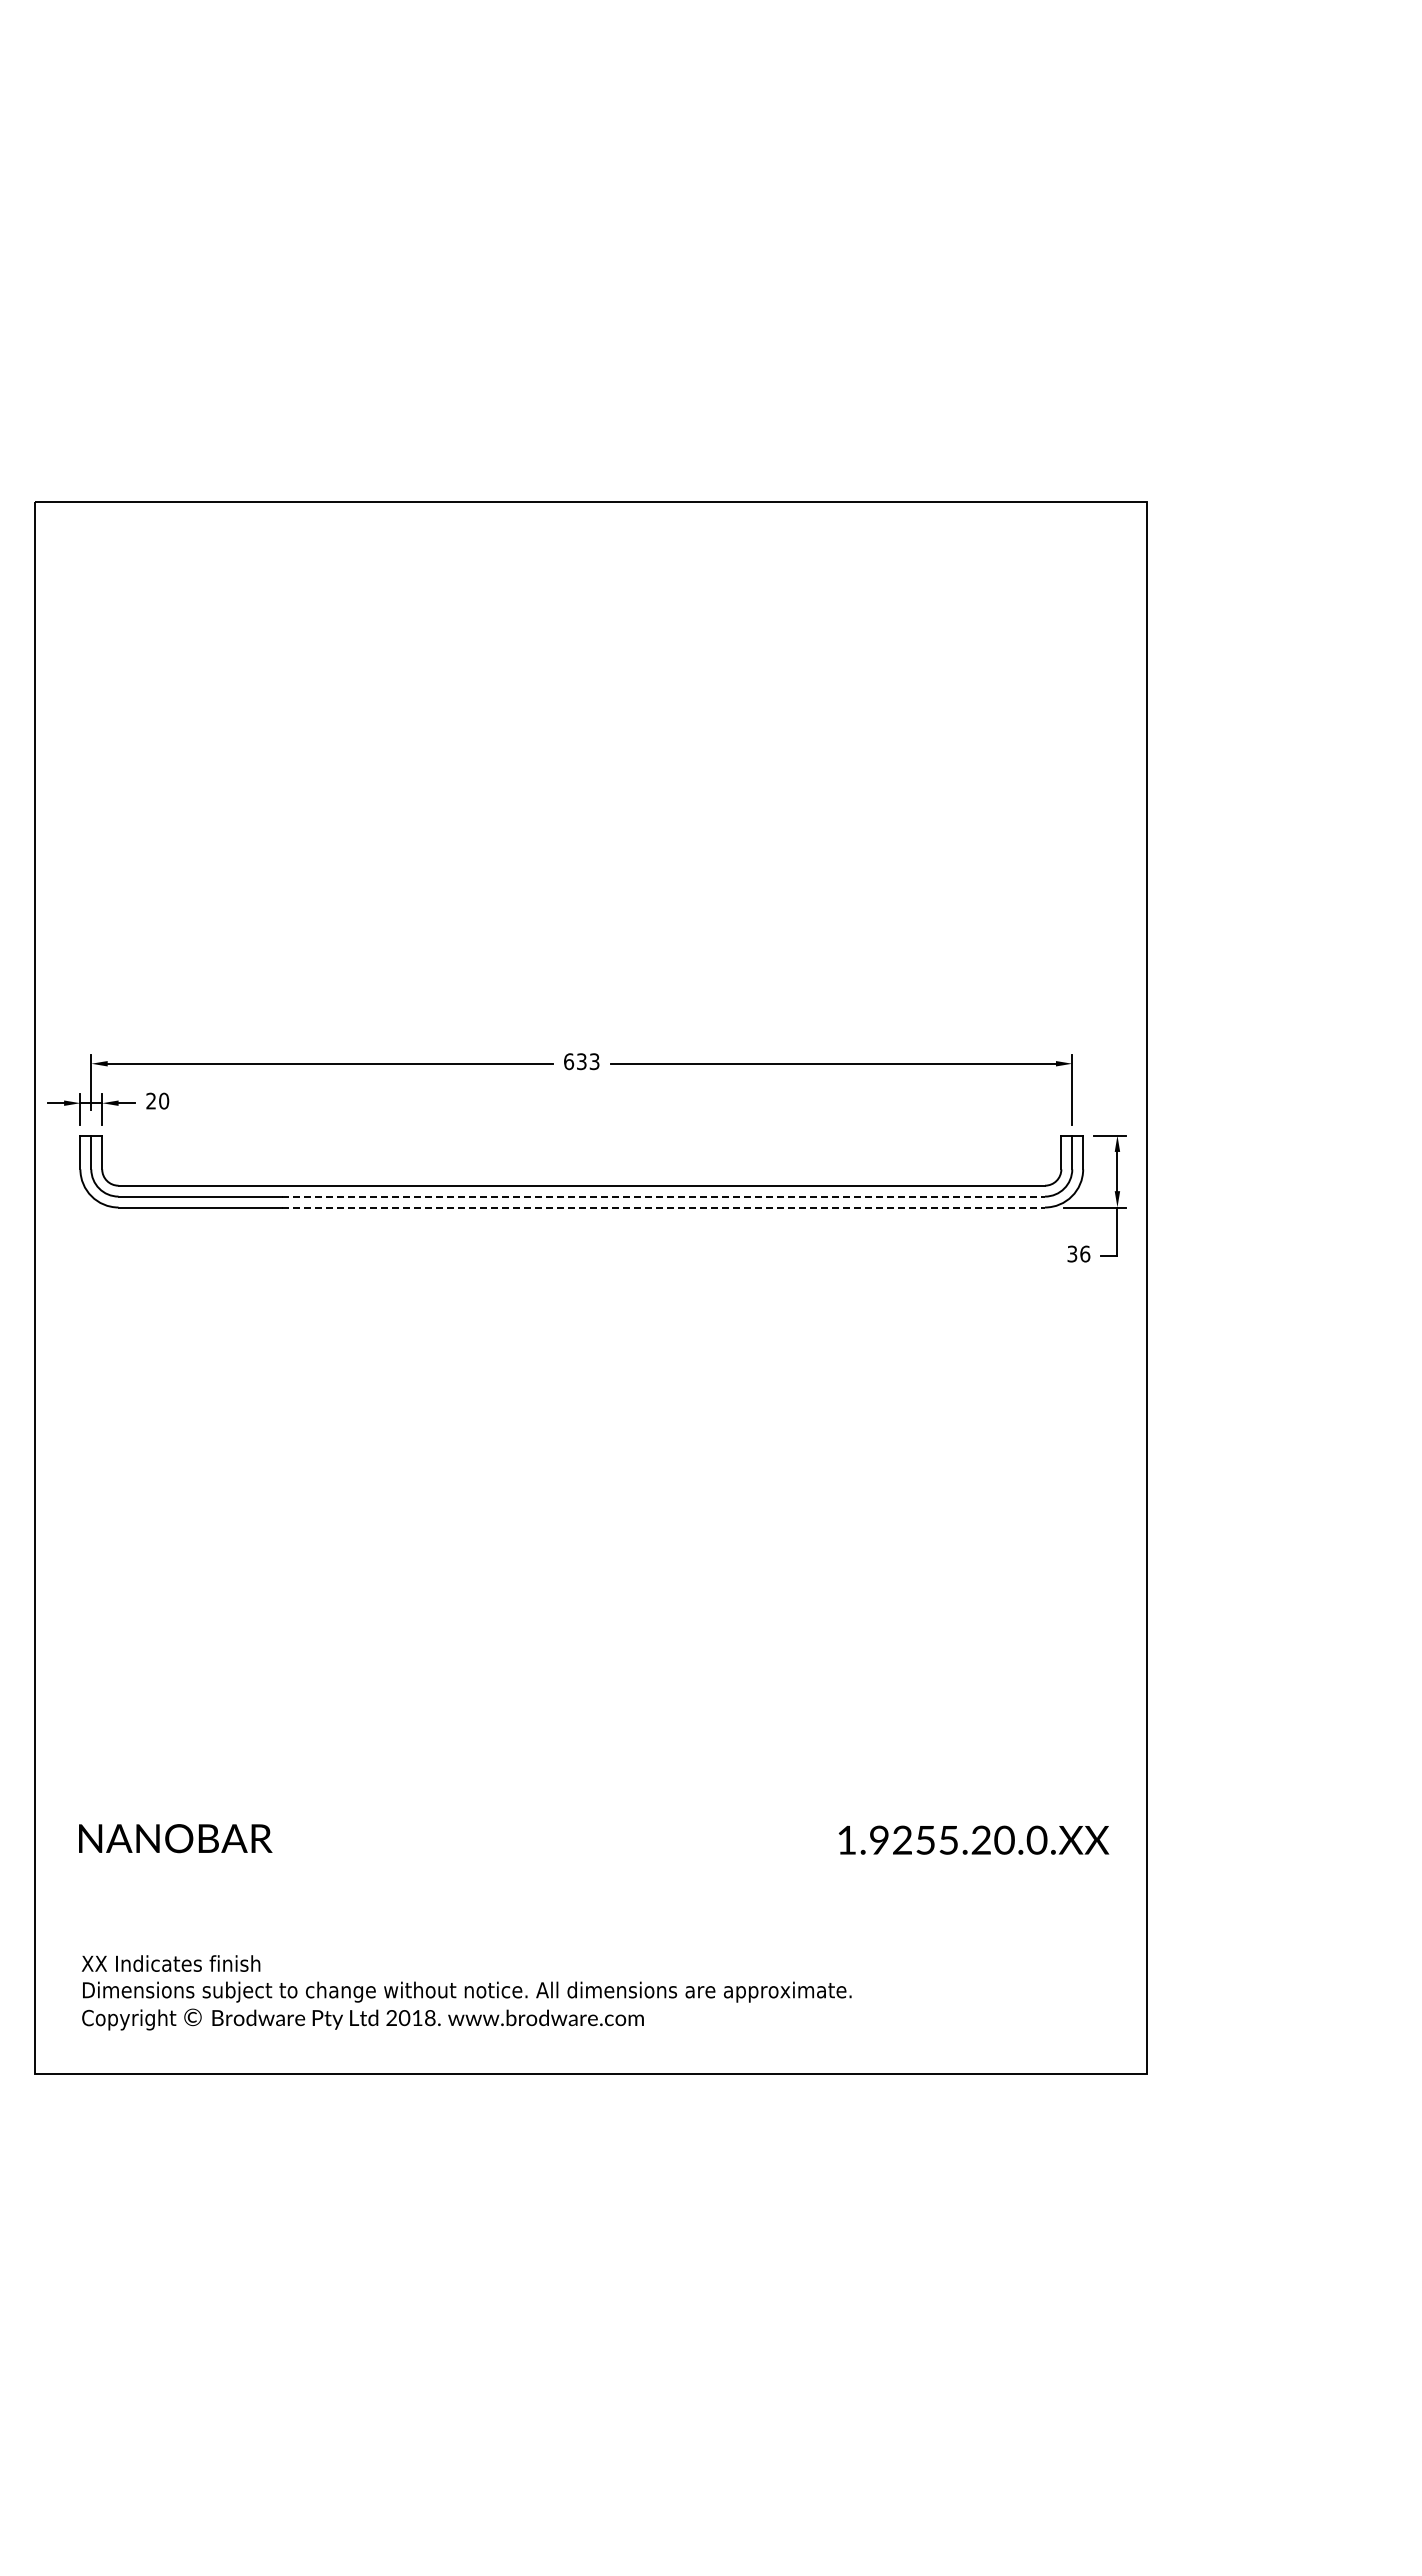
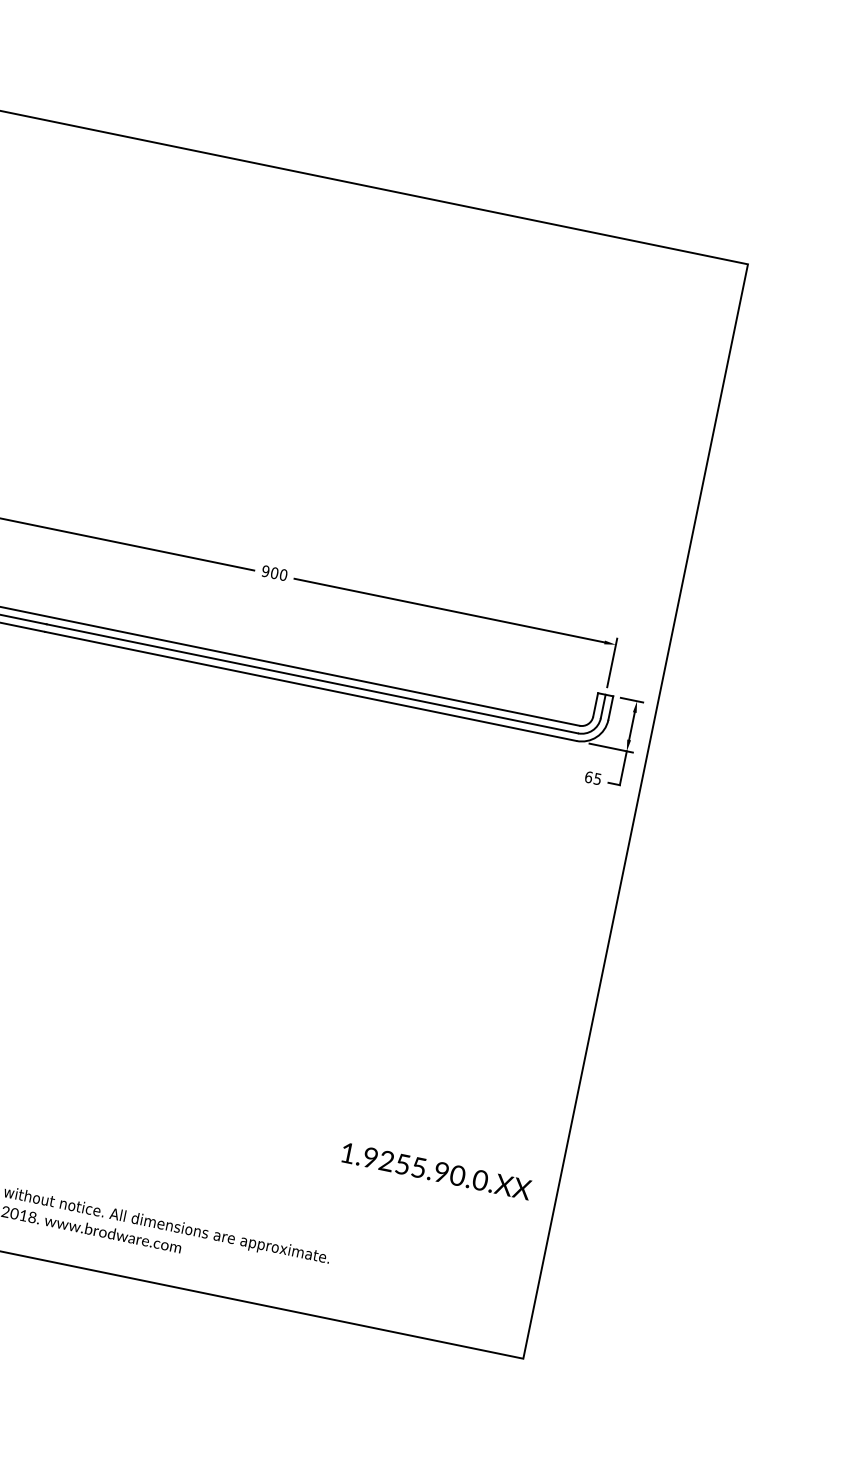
text: (581, 1061) -> (274, 573), 633 -> 900
line: (664, 1196) -> (313, 678), dashed -> solid
line: (664, 1207) -> (311, 686), dashed -> solid
text: (1078, 1253) -> (593, 777), 36 -> 65
text: (980, 1840) -> (440, 1172), 1.9255.20.0.XX -> 1.9255.90.0.XX

